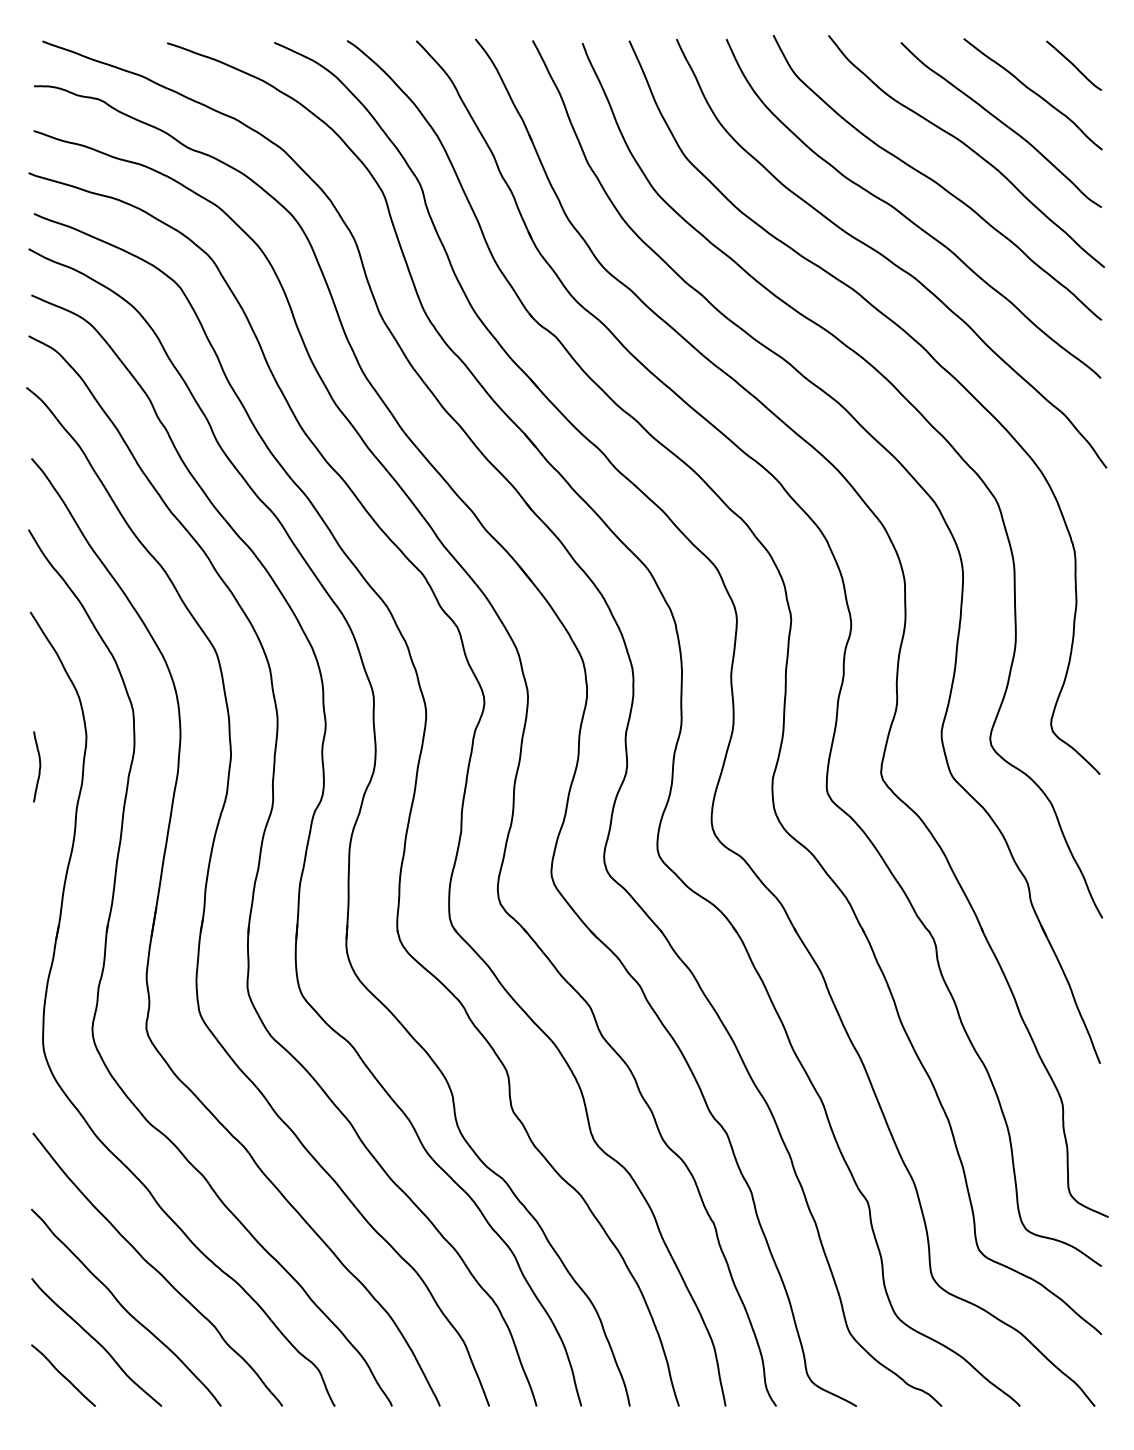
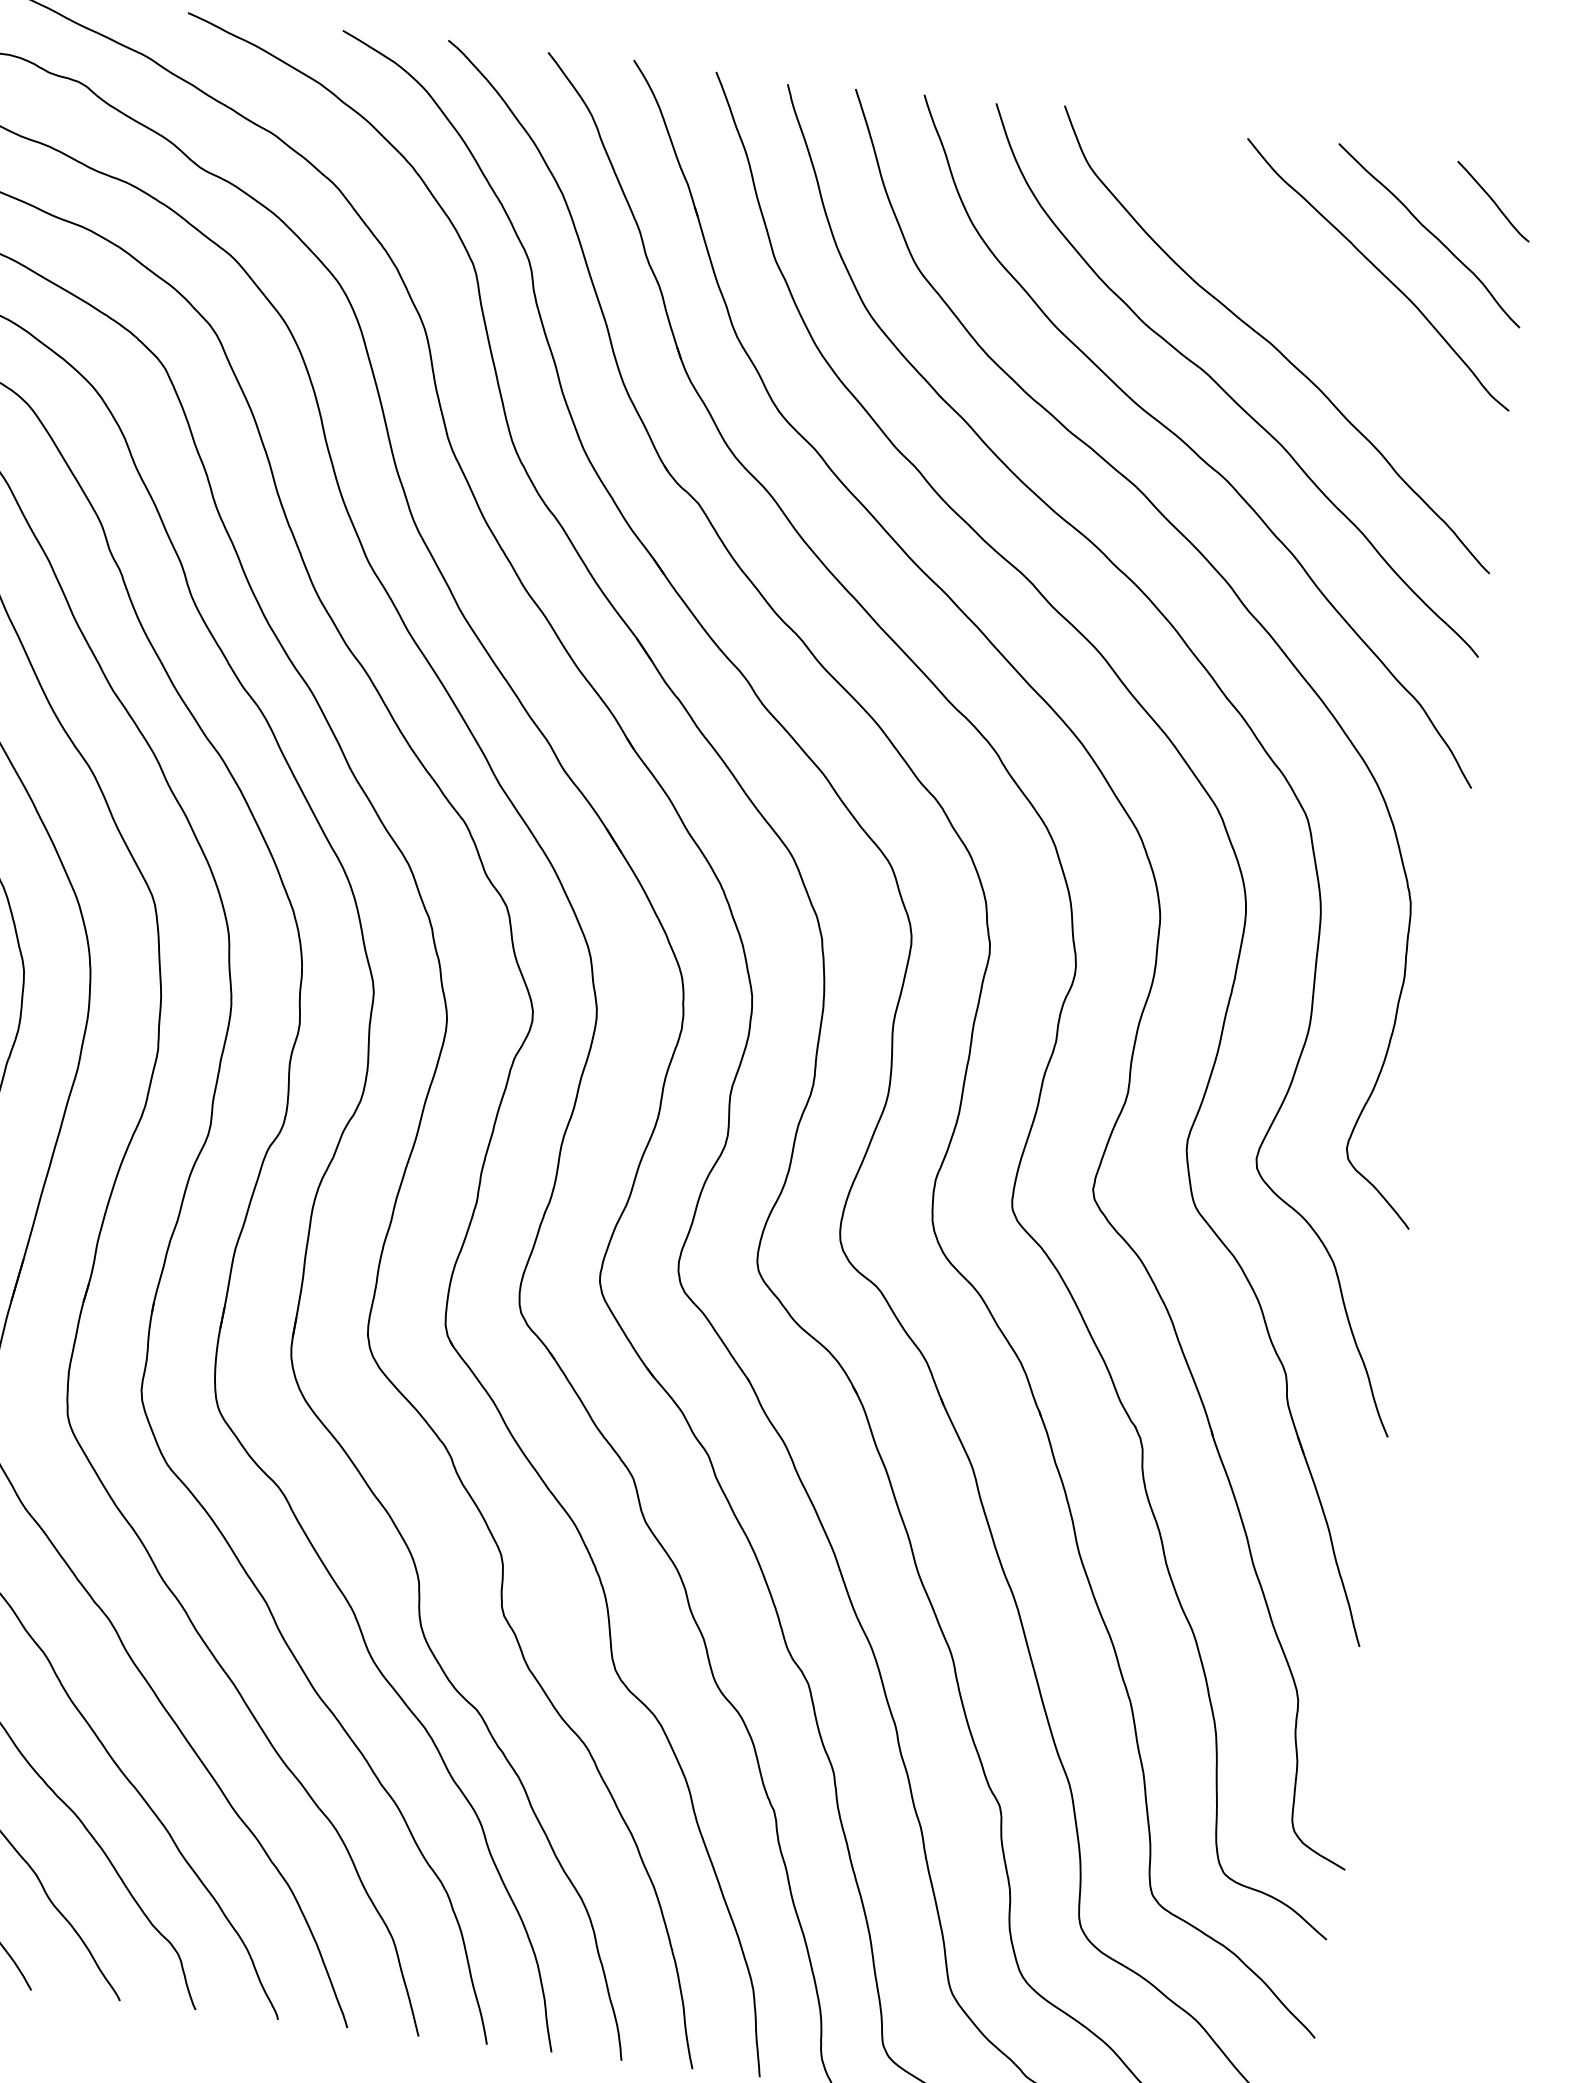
curve: (968, 148) -> (1326, 302), removed

